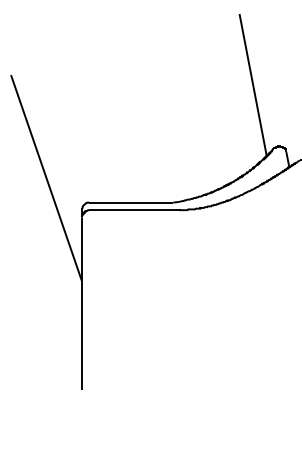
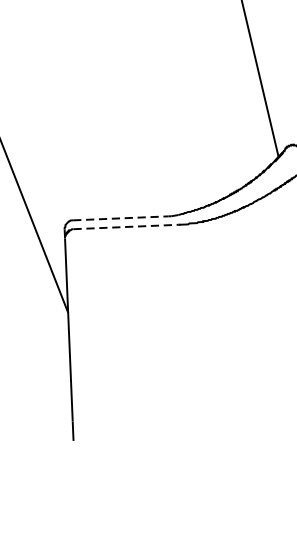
line: (130, 202) -> (121, 218), solid -> dashed
line: (134, 210) -> (126, 227), solid -> dashed

